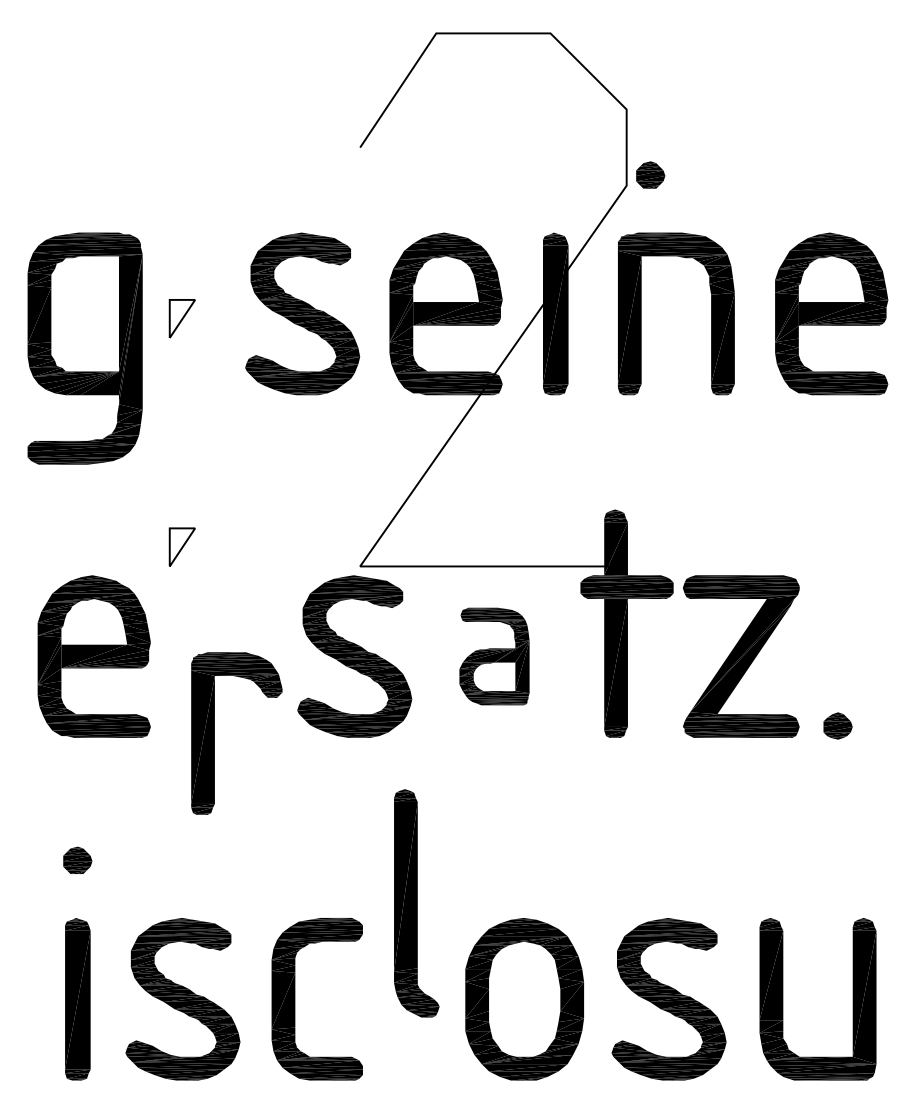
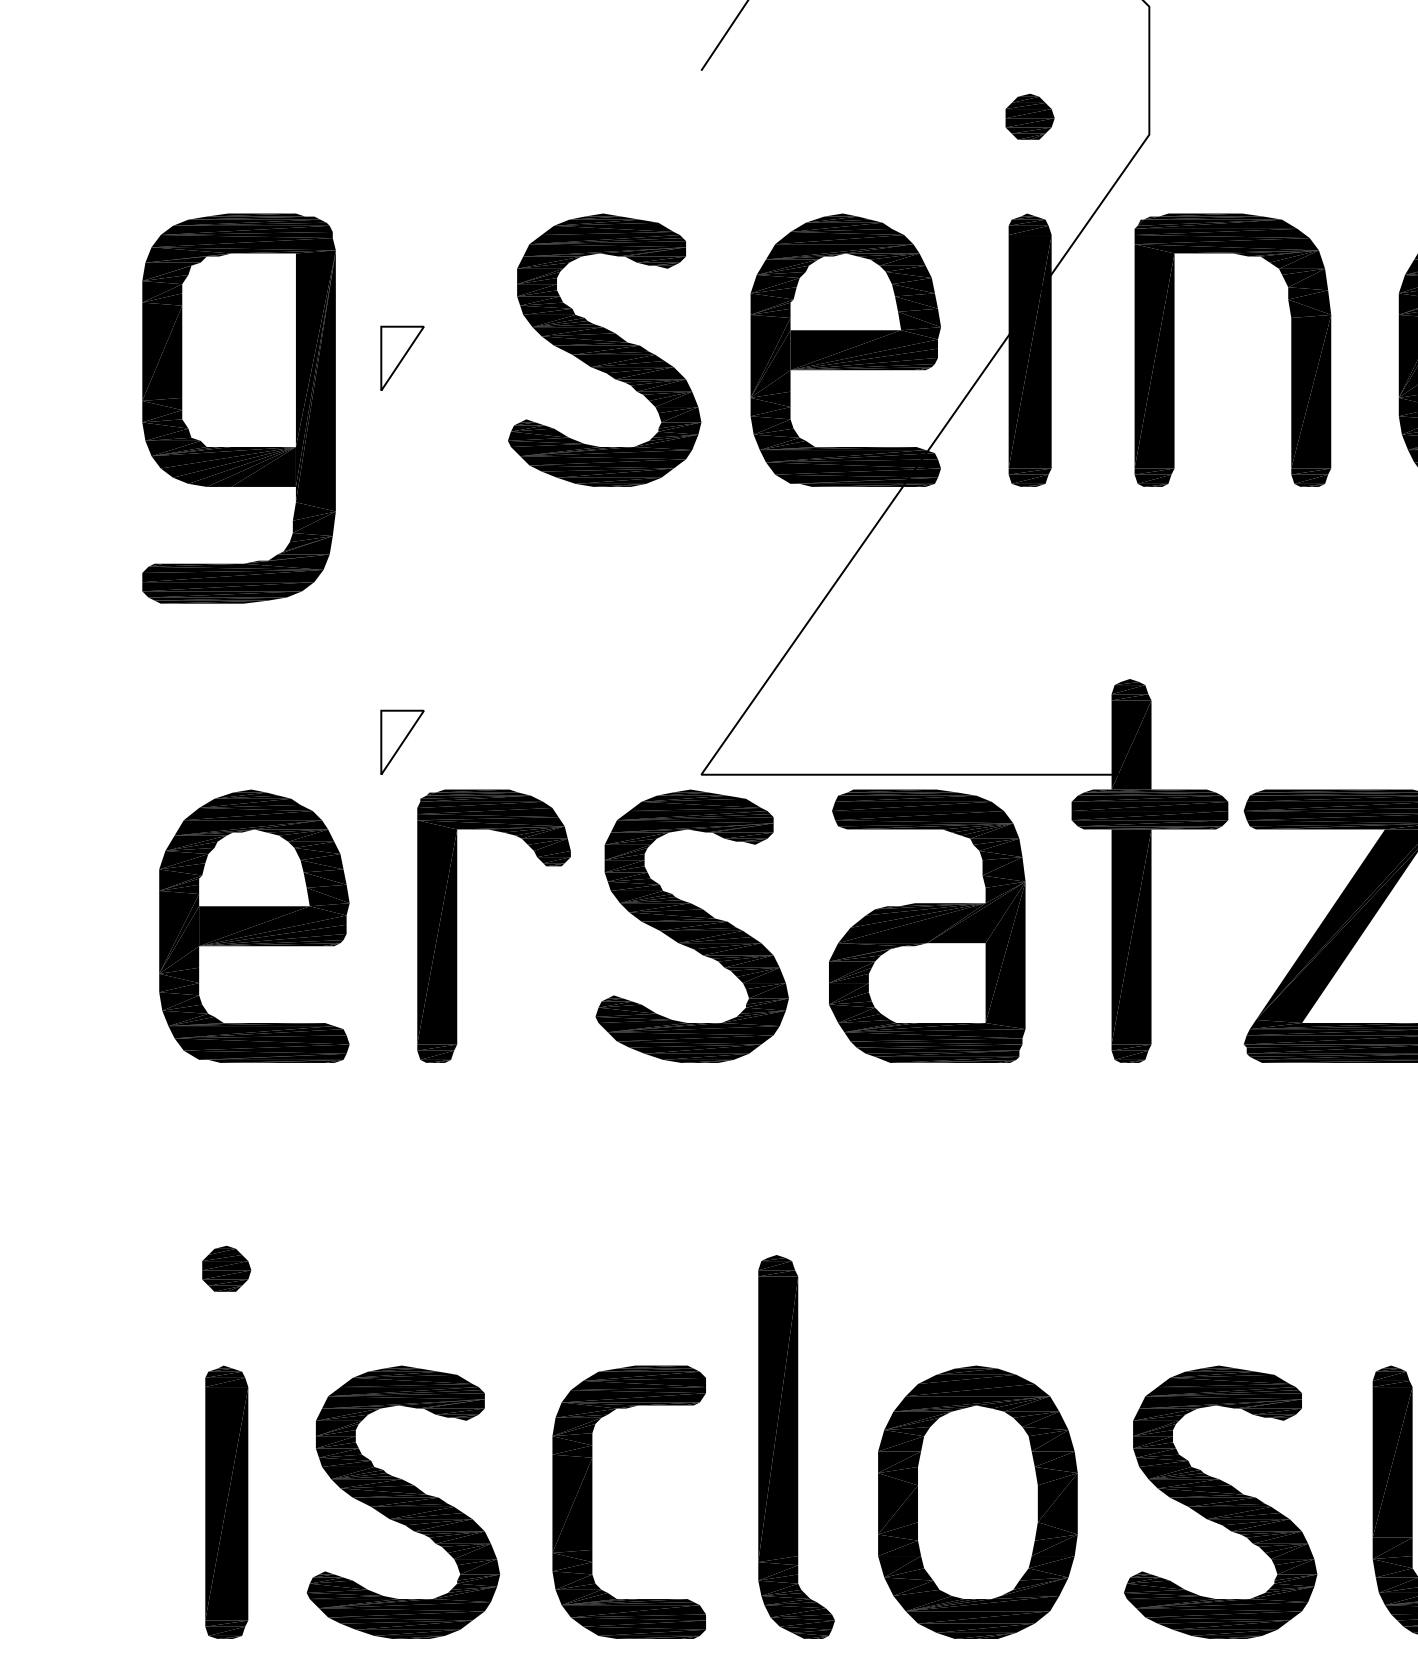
part: (650, 174) -> (1029, 115), moved
part: (494, 656) -> (927, 926), size x1.67
part: (214, 733) -> (456, 926), moved
part: (416, 903) -> (796, 1447), moved

